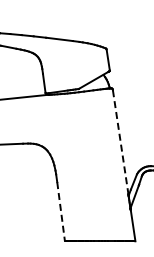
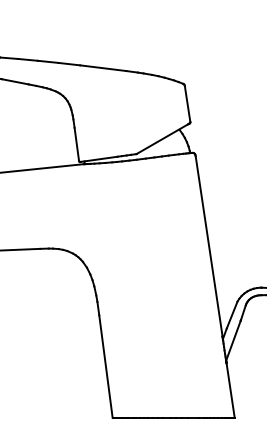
line: (120, 142) -> (208, 246), dashed -> solid
line: (61, 211) -> (106, 366), dashed -> solid

